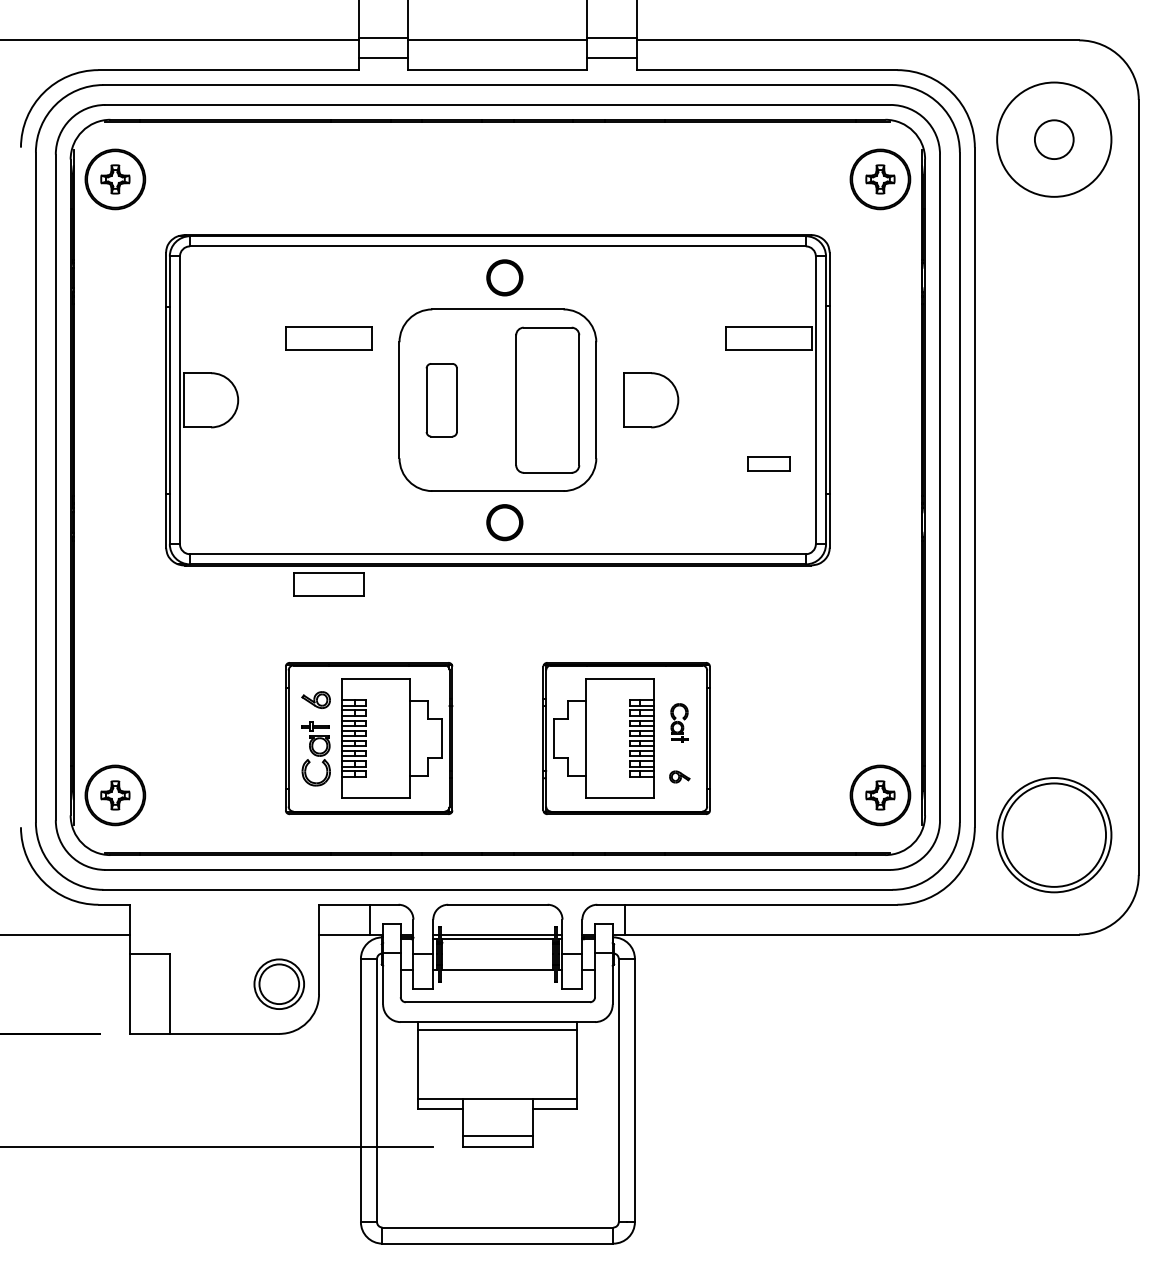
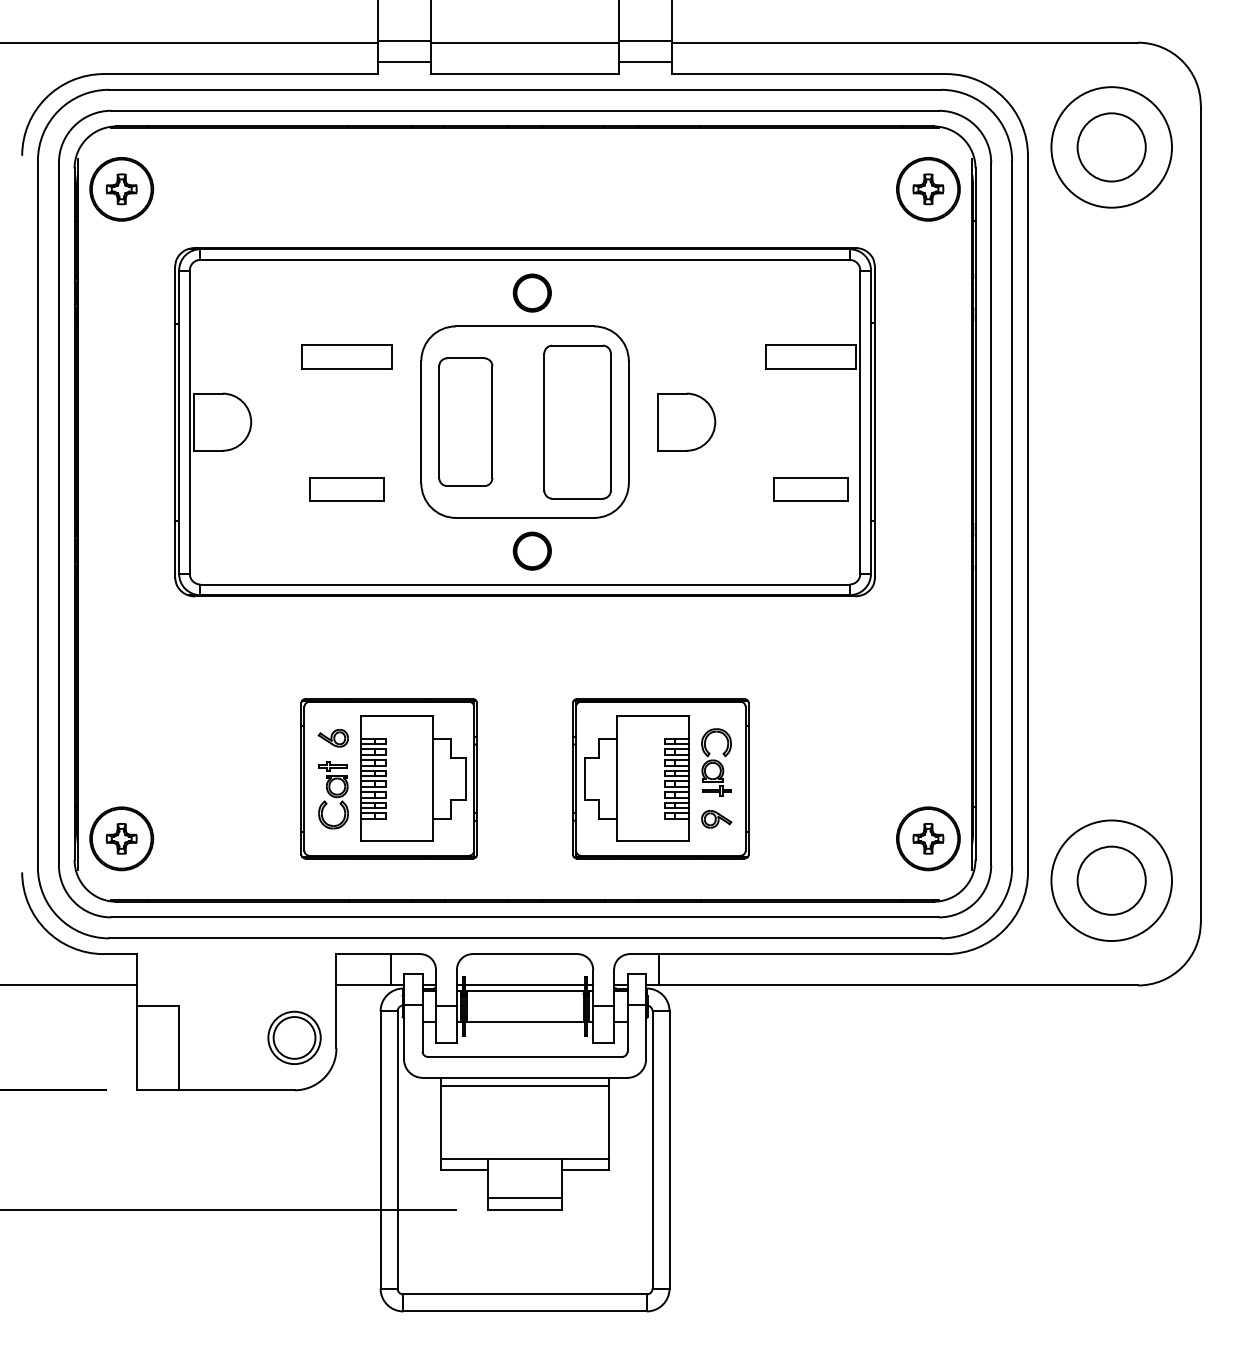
circle: (1054, 139) -> (1111, 147), size x1.67
part: (441, 399) -> (465, 421), size x1.67
part: (768, 464) -> (810, 489), size x1.67
part: (328, 584) -> (346, 489), moved
part: (679, 723) -> (716, 762), size x1.67
part: (679, 777) -> (716, 819), size x1.43
circle: (1054, 834) -> (1111, 880), size x0.62

